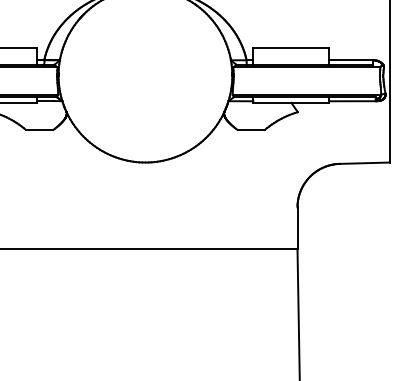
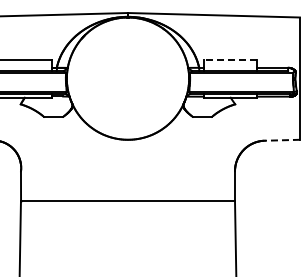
line: (291, 48) -> (230, 59), solid -> dashed
line: (365, 163) -> (282, 140), solid -> dashed

